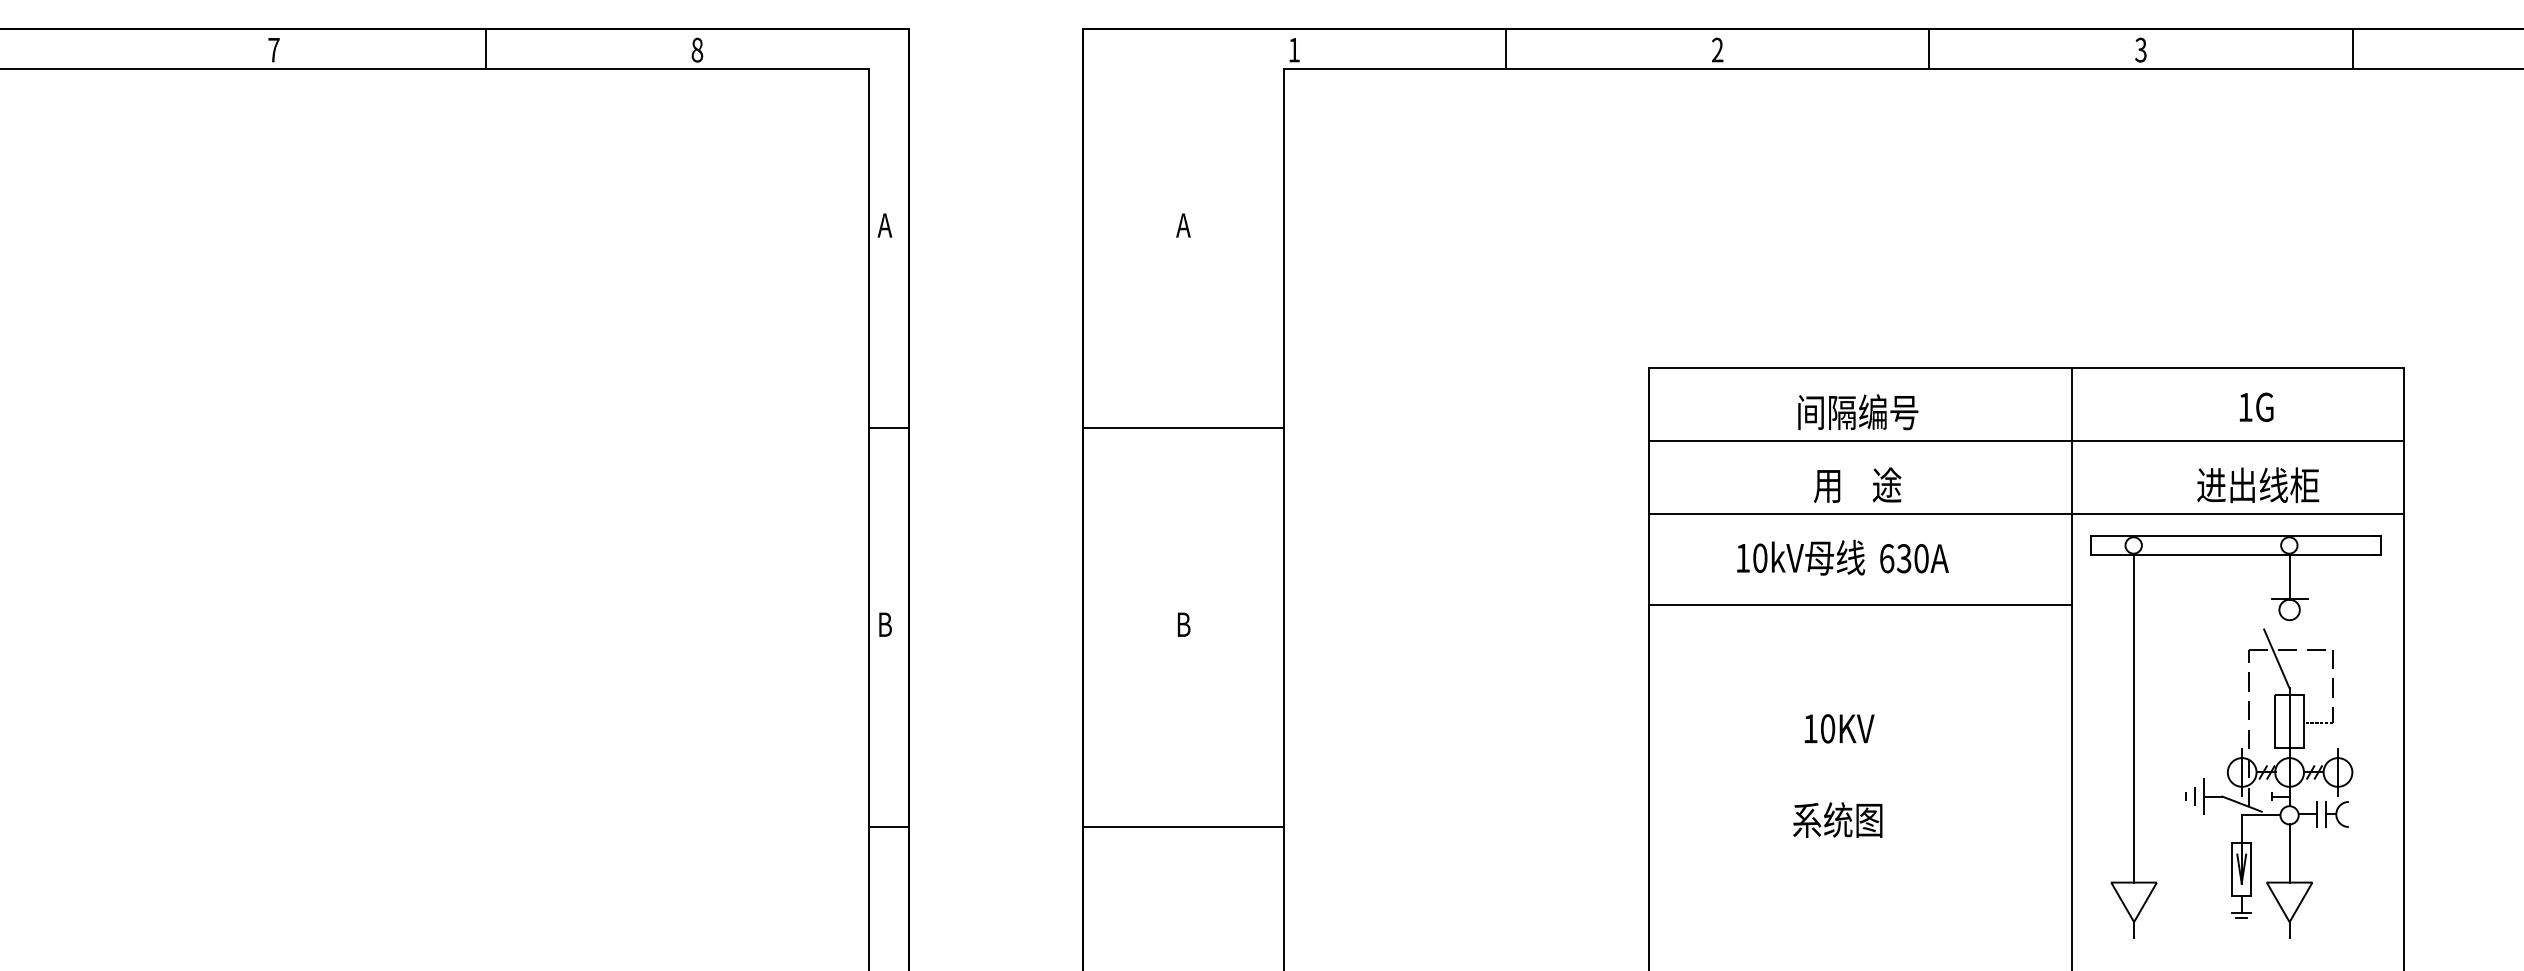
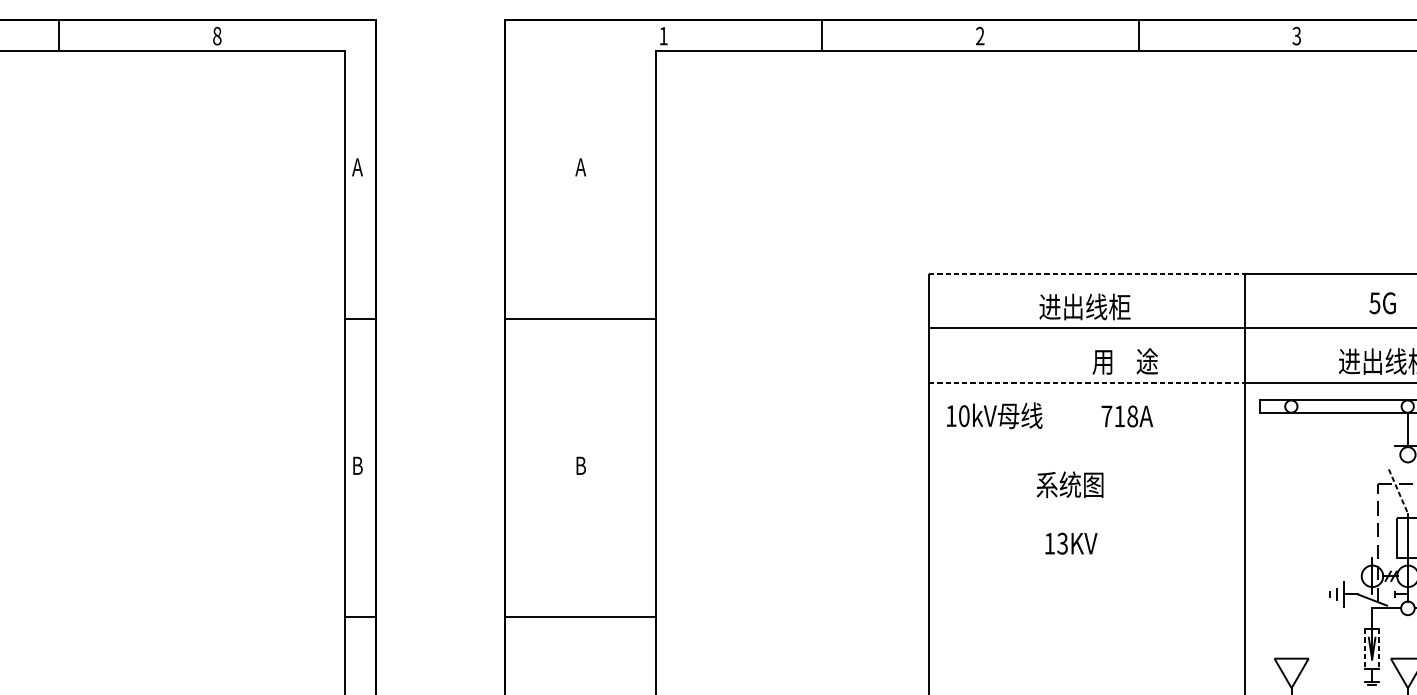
line: (1861, 367) -> (1087, 273), solid -> dashed
text: (2245, 407) -> (1374, 303), 1G -> 5G
text: (1857, 412) -> (1084, 307), 间隔编号 -> 进出线柜
text: (1857, 484) -> (1125, 360), moved
line: (1861, 513) -> (1087, 382), solid -> dashed
text: (1801, 557) -> (995, 415), moved
text: (1904, 558) -> (1119, 416), 630A -> 718A
line: (1860, 604) -> (1087, 450), removed
line: (2277, 659) -> (1398, 491), solid -> dashed
line: (2134, 718) -> (1291, 535), removed
text: (1827, 728) -> (1062, 543), 10KV -> 13KV
text: (1837, 819) -> (1069, 484), moved
line: (2289, 853) -> (1407, 636), removed
line: (2232, 869) -> (1365, 648), solid -> dashed
line: (2251, 869) -> (1379, 648), solid -> dashed

